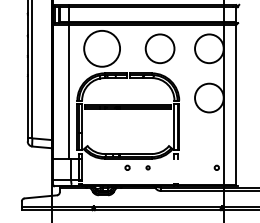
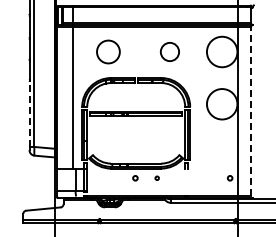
circle: (102, 48) -> (108, 51), size x0.6
circle: (159, 48) -> (169, 51), size x0.6
line: (236, 104) -> (250, 111), solid -> dashed
line: (27, 107) -> (29, 114), solid -> dashed

